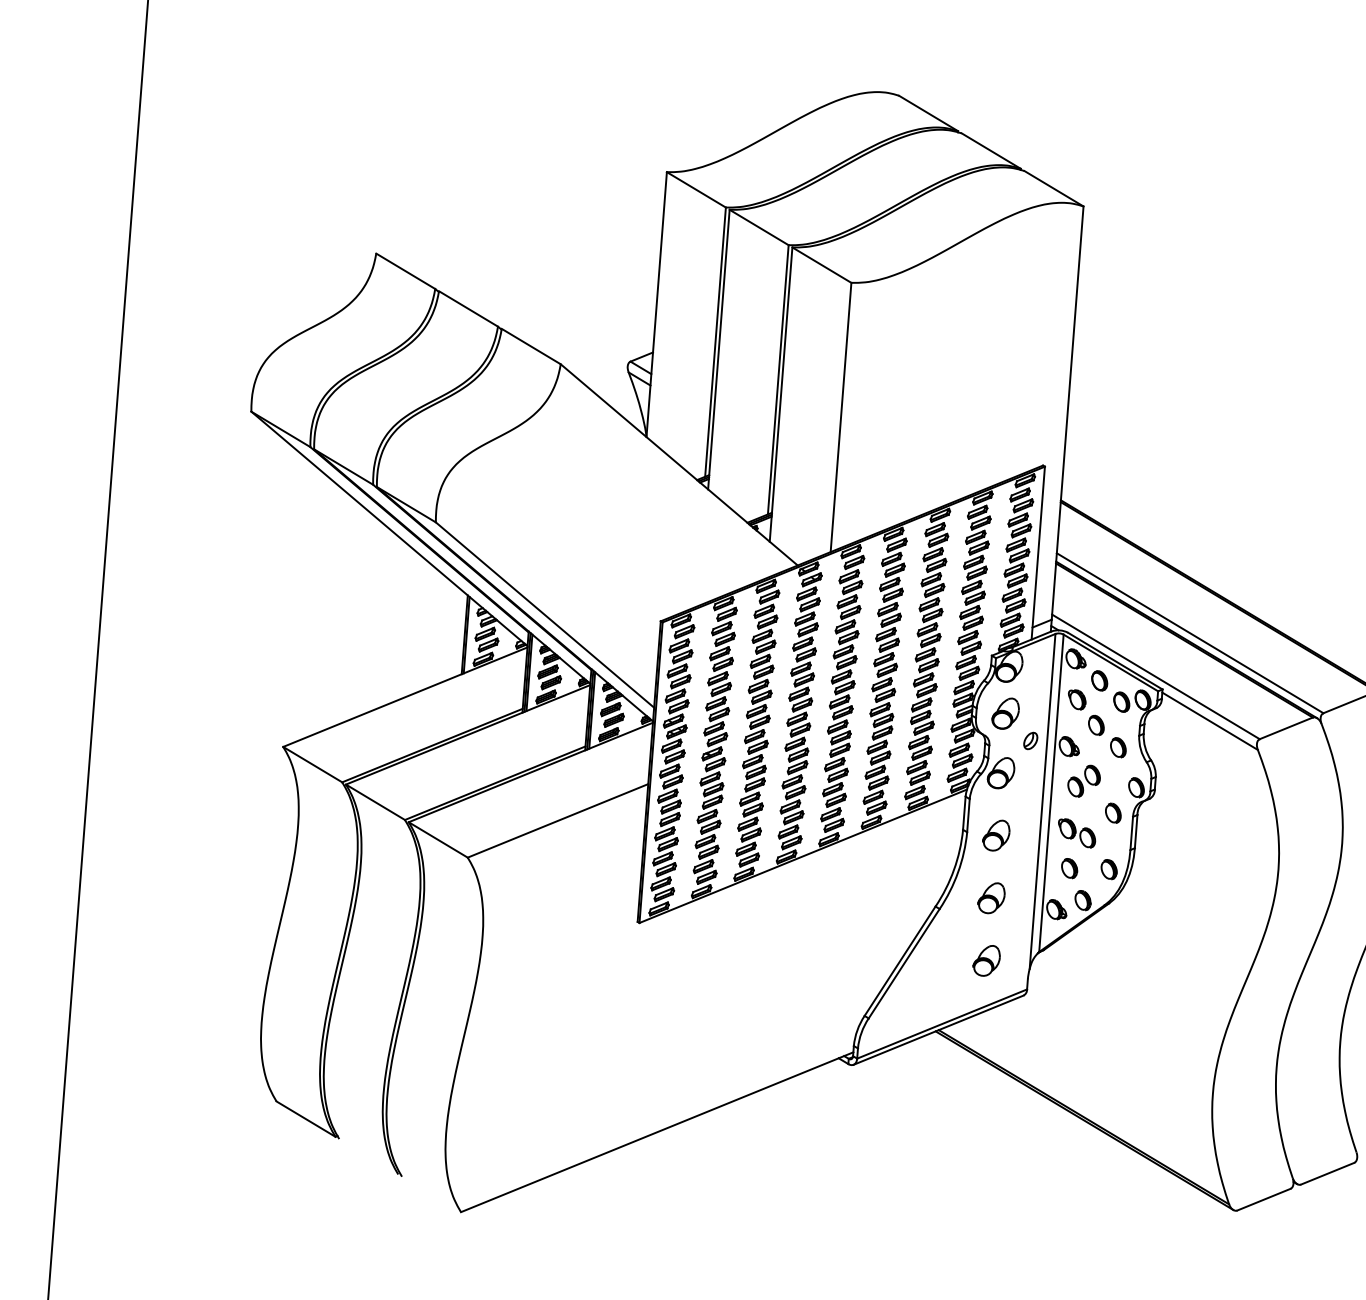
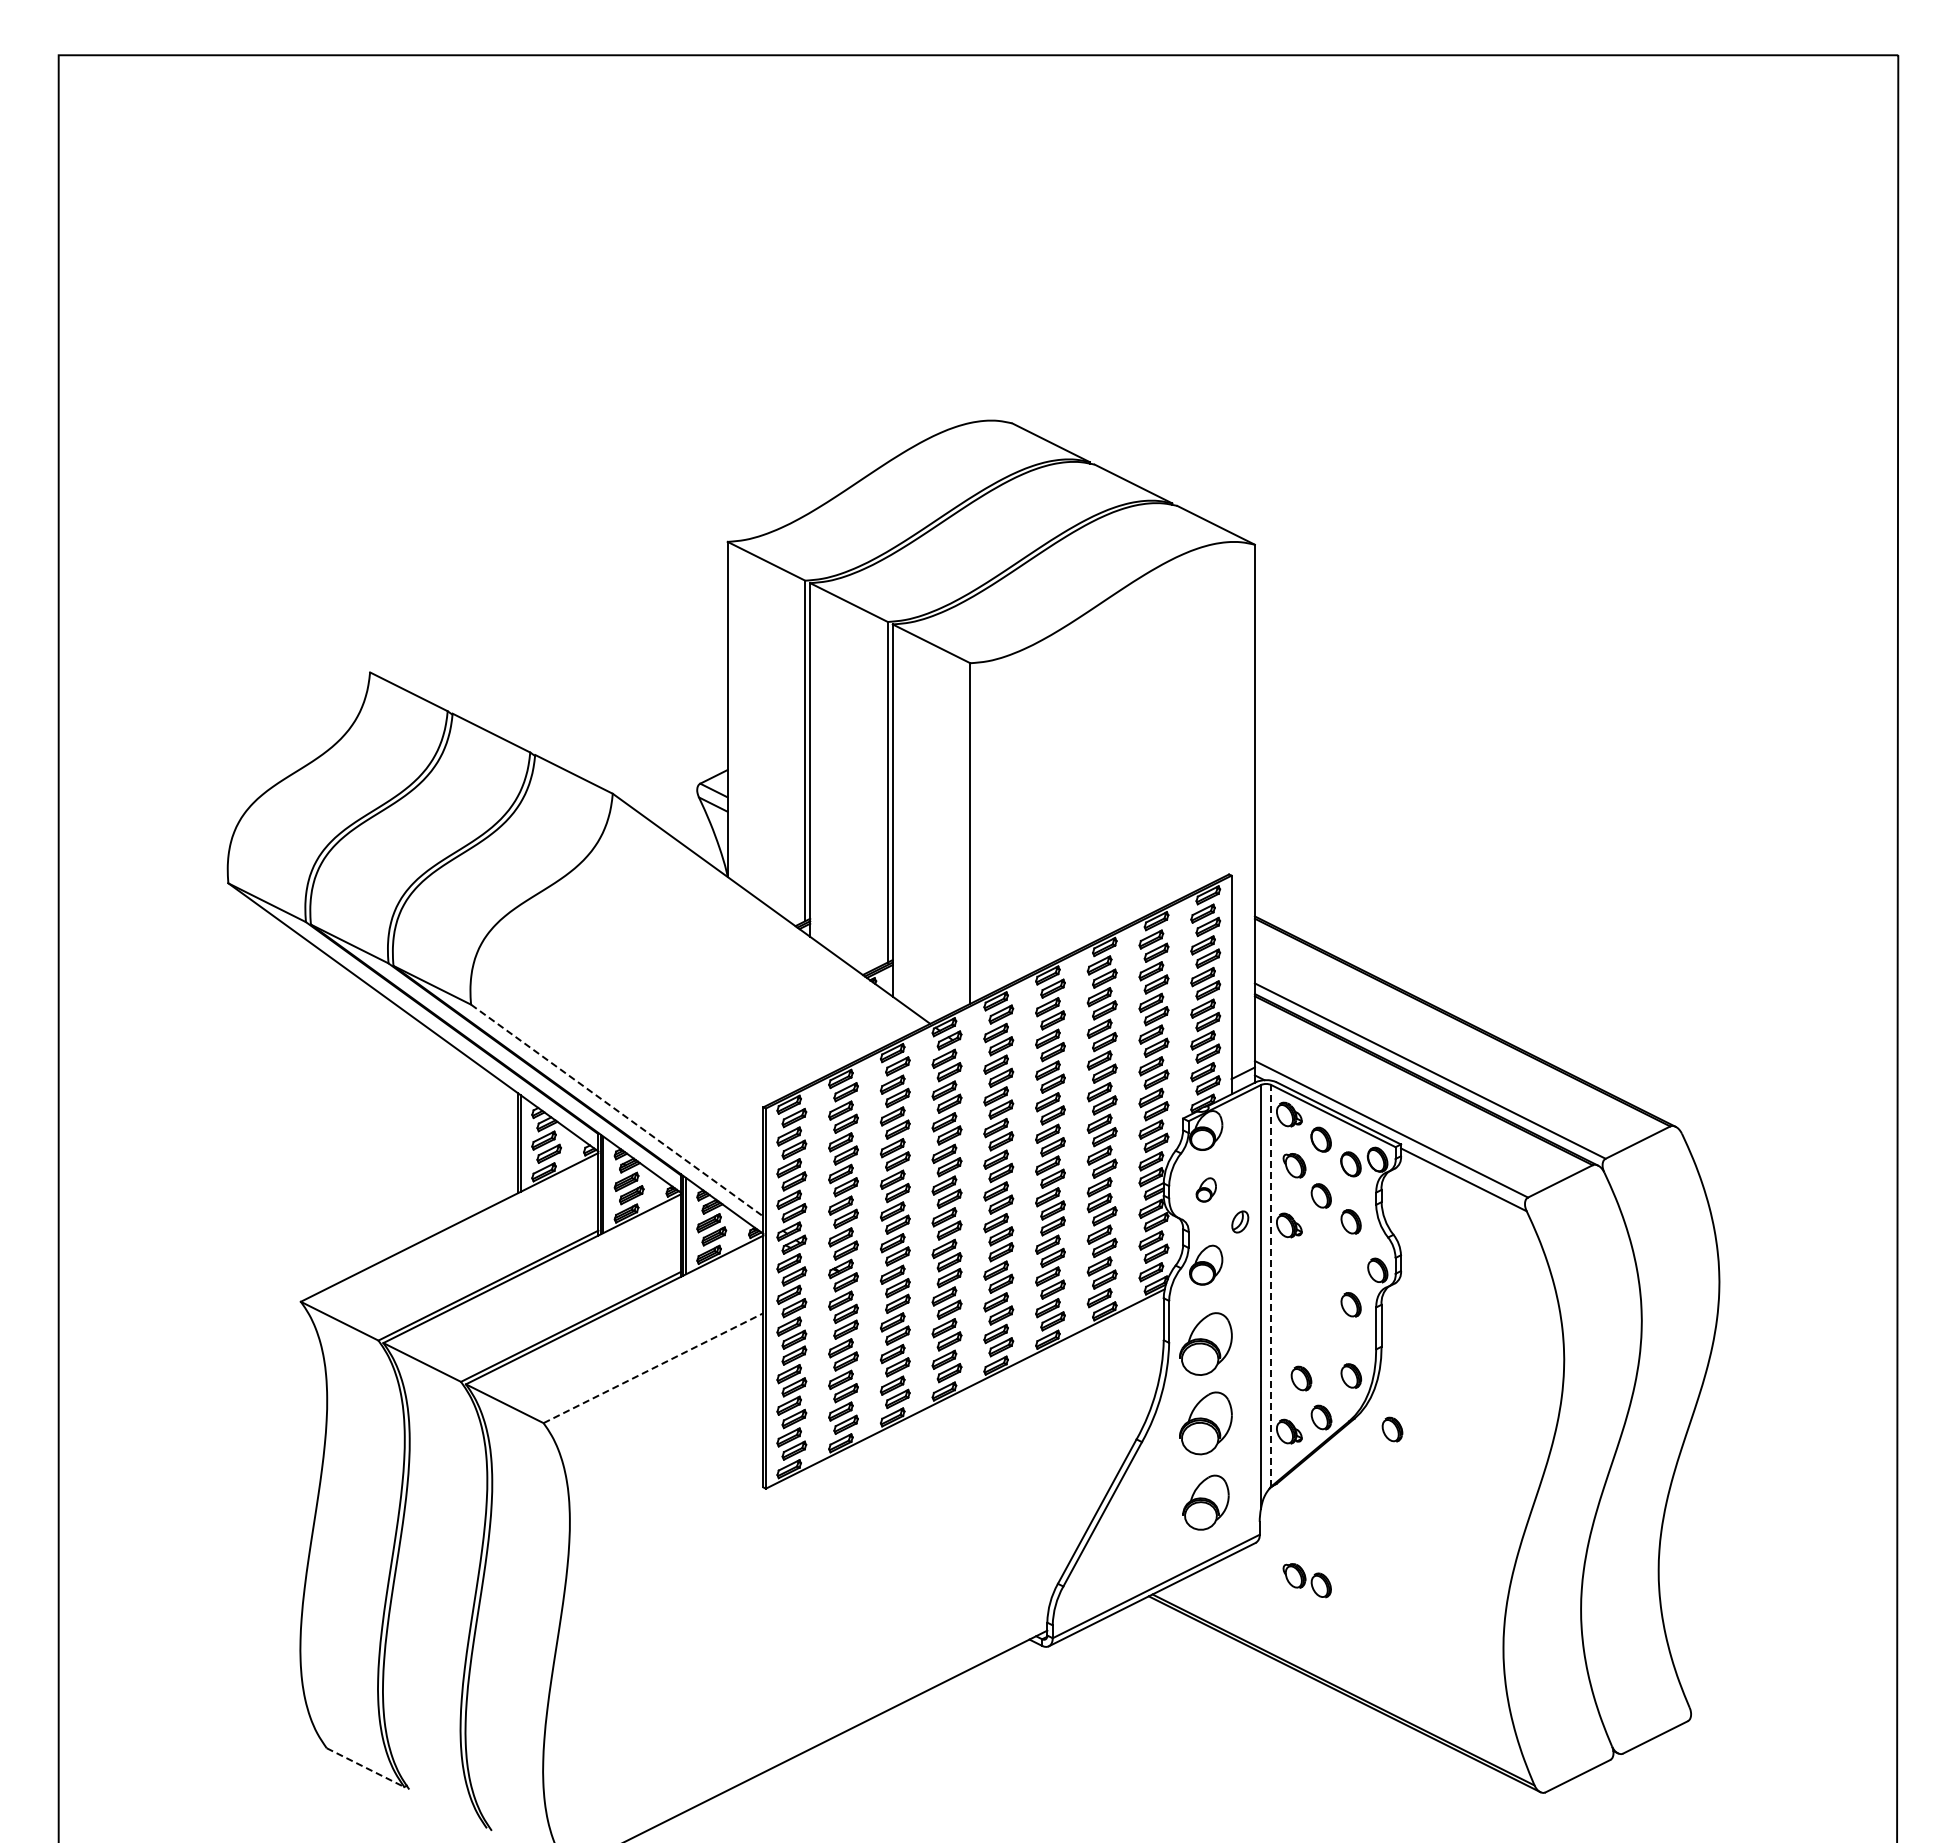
line: (545, 614) -> (617, 1110), solid -> dashed
part: (1006, 713) -> (1206, 1189), size x0.6
part: (1083, 781) -> (1310, 1267), removed
line: (1051, 793) -> (1271, 1285), solid -> dashed
line: (557, 821) -> (653, 1368), solid -> dashed
part: (1076, 833) -> (1306, 1580), moved
part: (996, 835) -> (1206, 1344), size x1.6
part: (991, 898) -> (1206, 1423), size x1.6
part: (1138, 914) -> (1392, 1429), added
part: (986, 960) -> (1206, 1502), size x1.4
line: (306, 1119) -> (366, 1767), solid -> dashed

